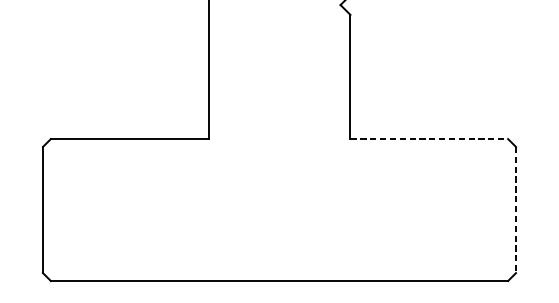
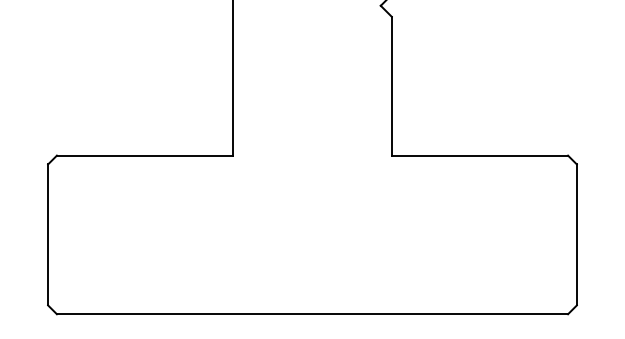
line: (429, 138) -> (480, 155), dashed -> solid
line: (515, 210) -> (576, 235), dashed -> solid

